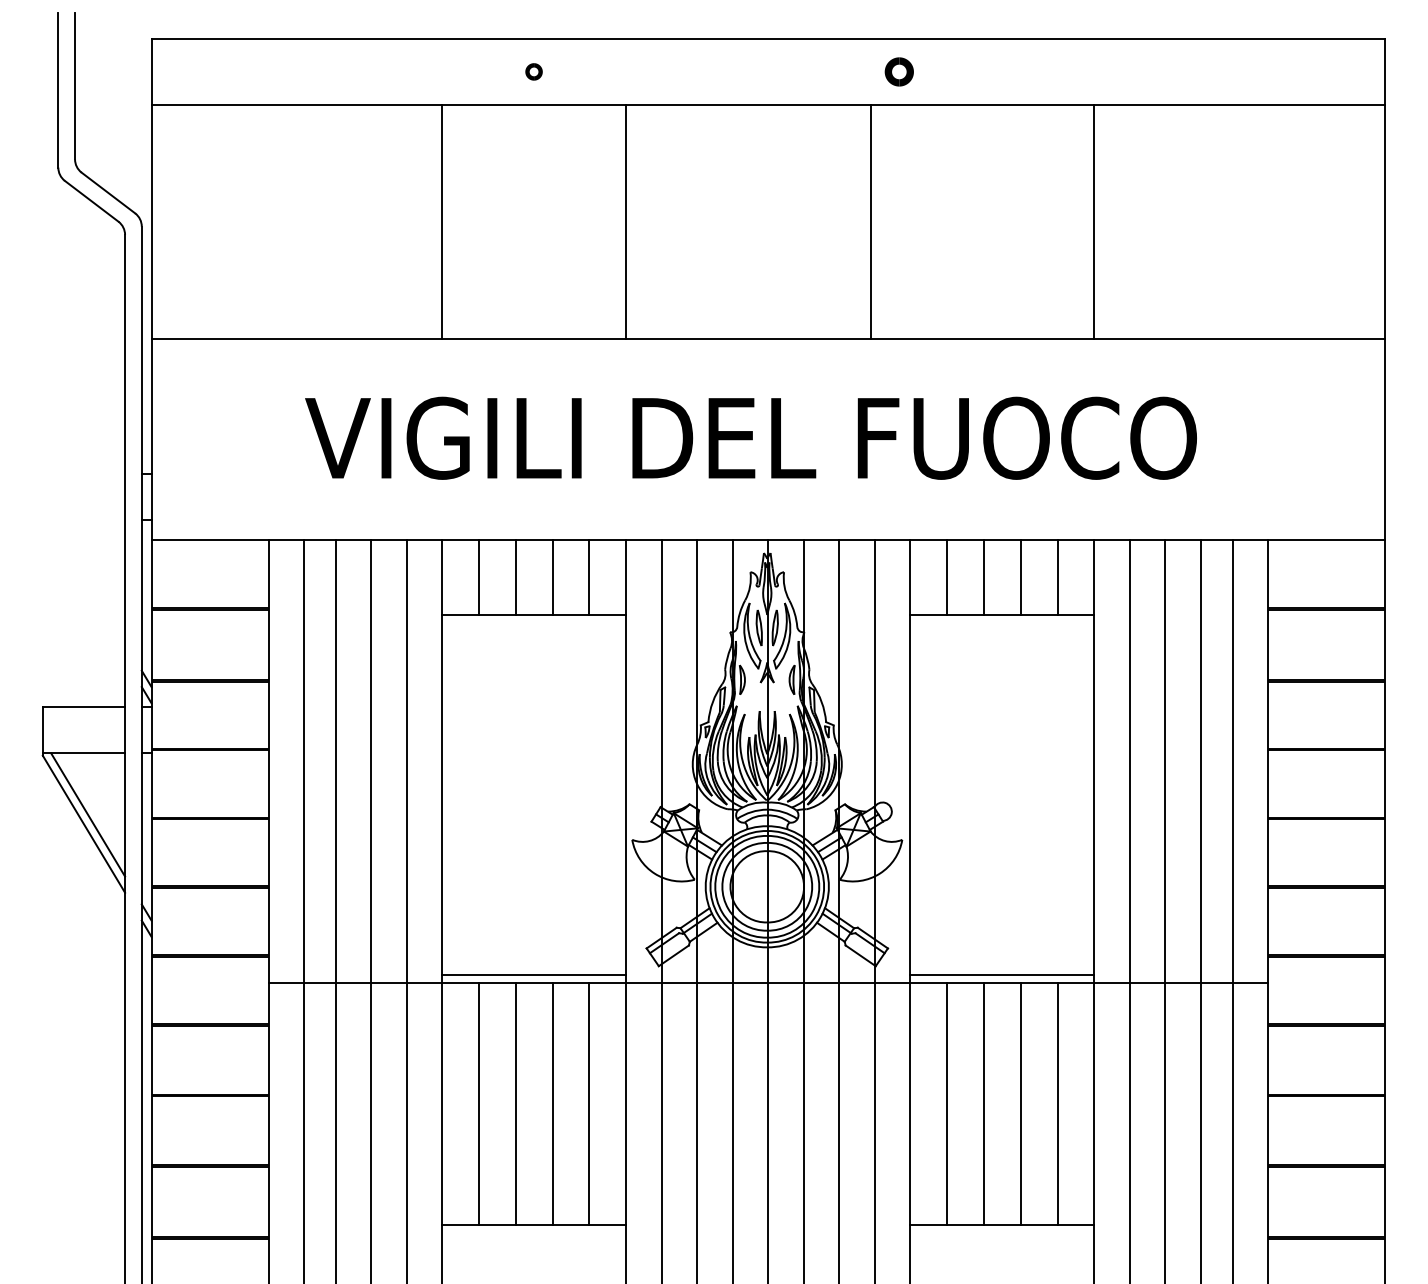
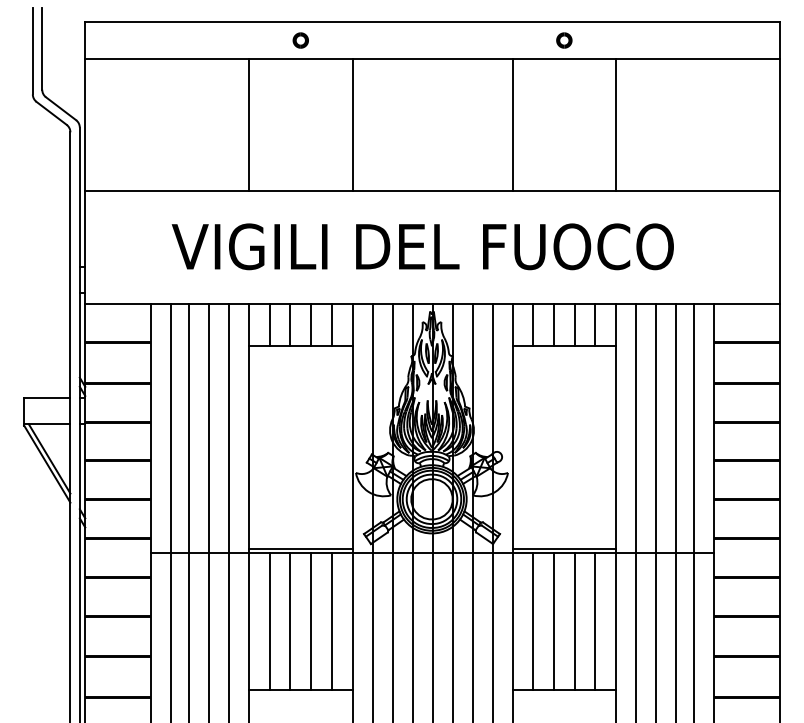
part: (533, 71) -> (300, 40), size x1.67
part: (899, 71) -> (564, 40), moved
line: (871, 222) -> (512, 125), moved

